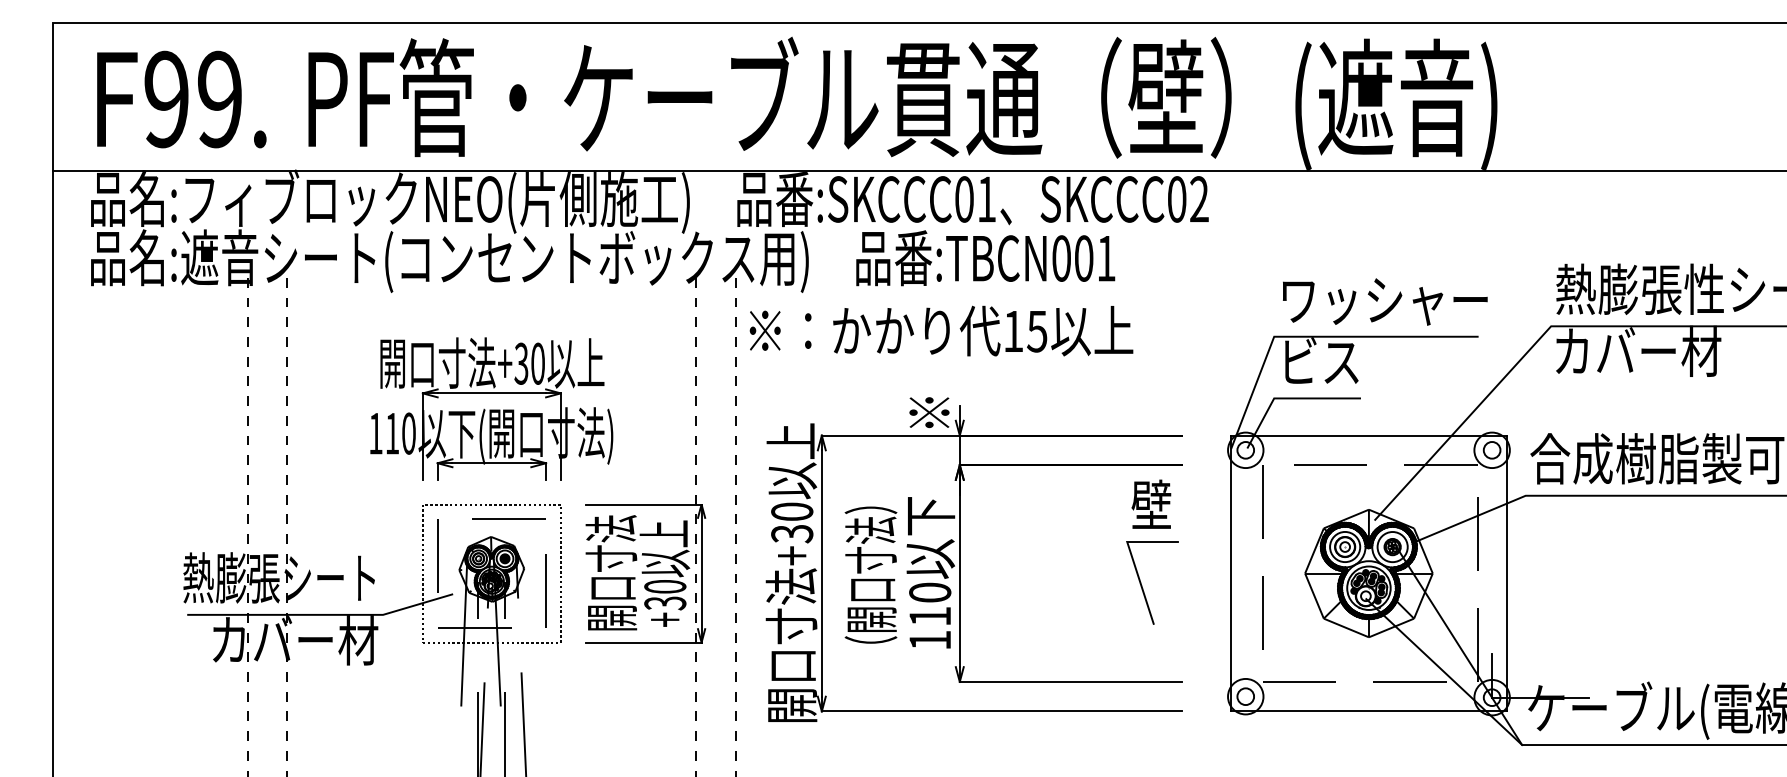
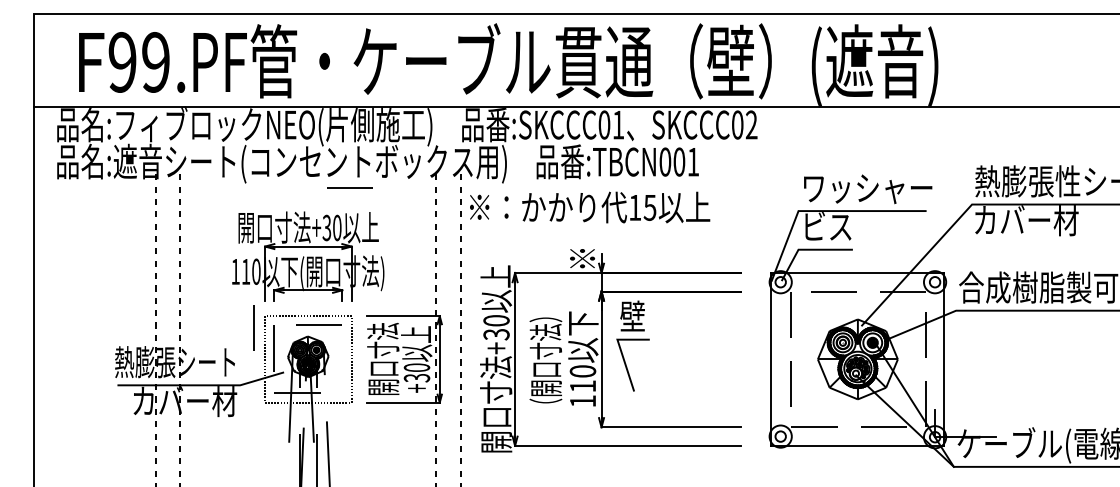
text: (182, 99) -> (132, 62), moved
line: (557, 299) -> (349, 187), added
part: (1151, 551) -> (632, 345), moved
line: (544, 589) -> (253, 327), moved

